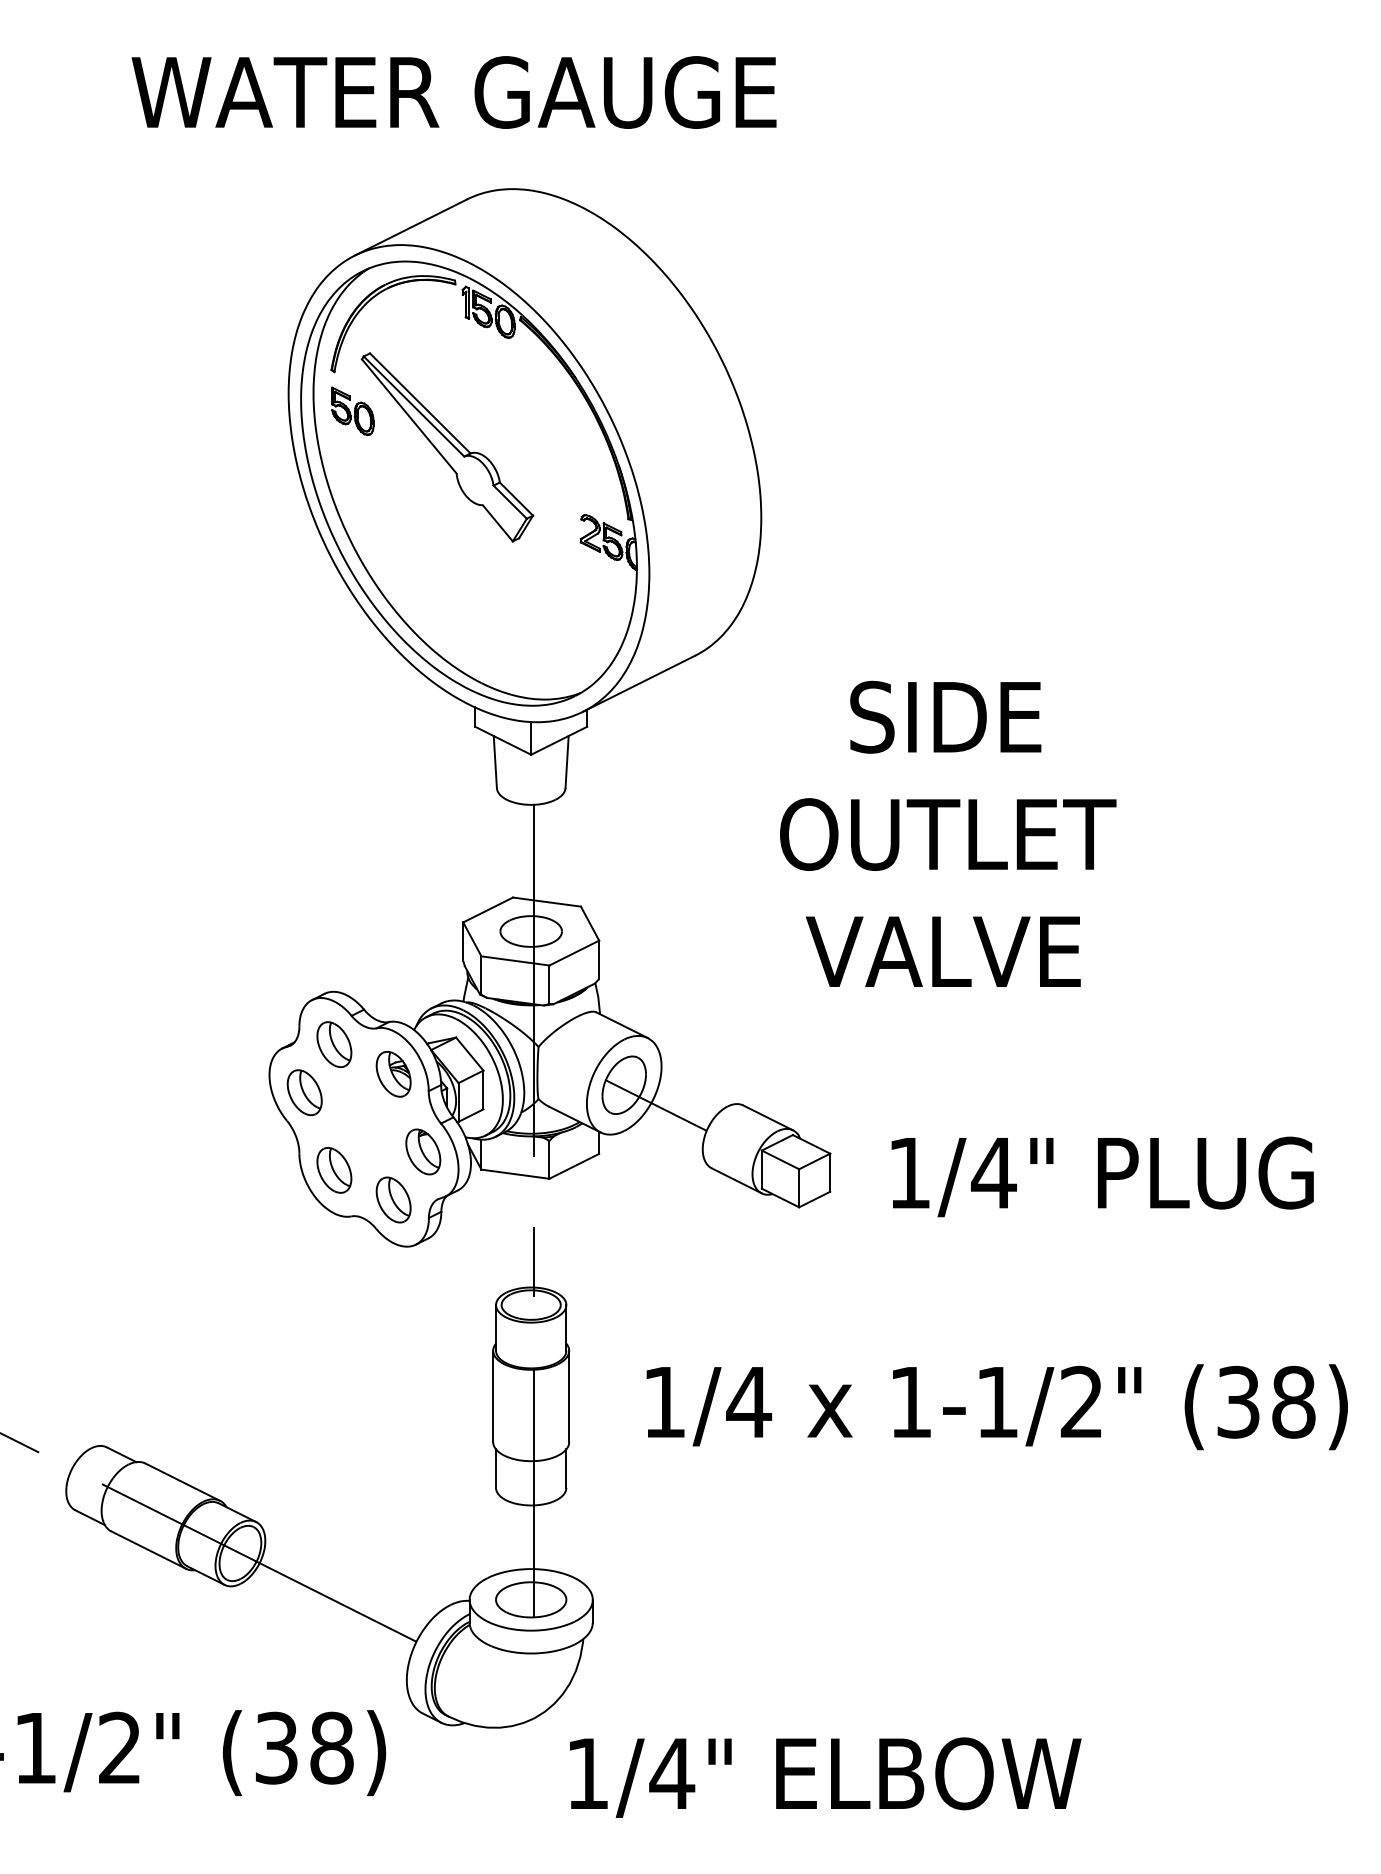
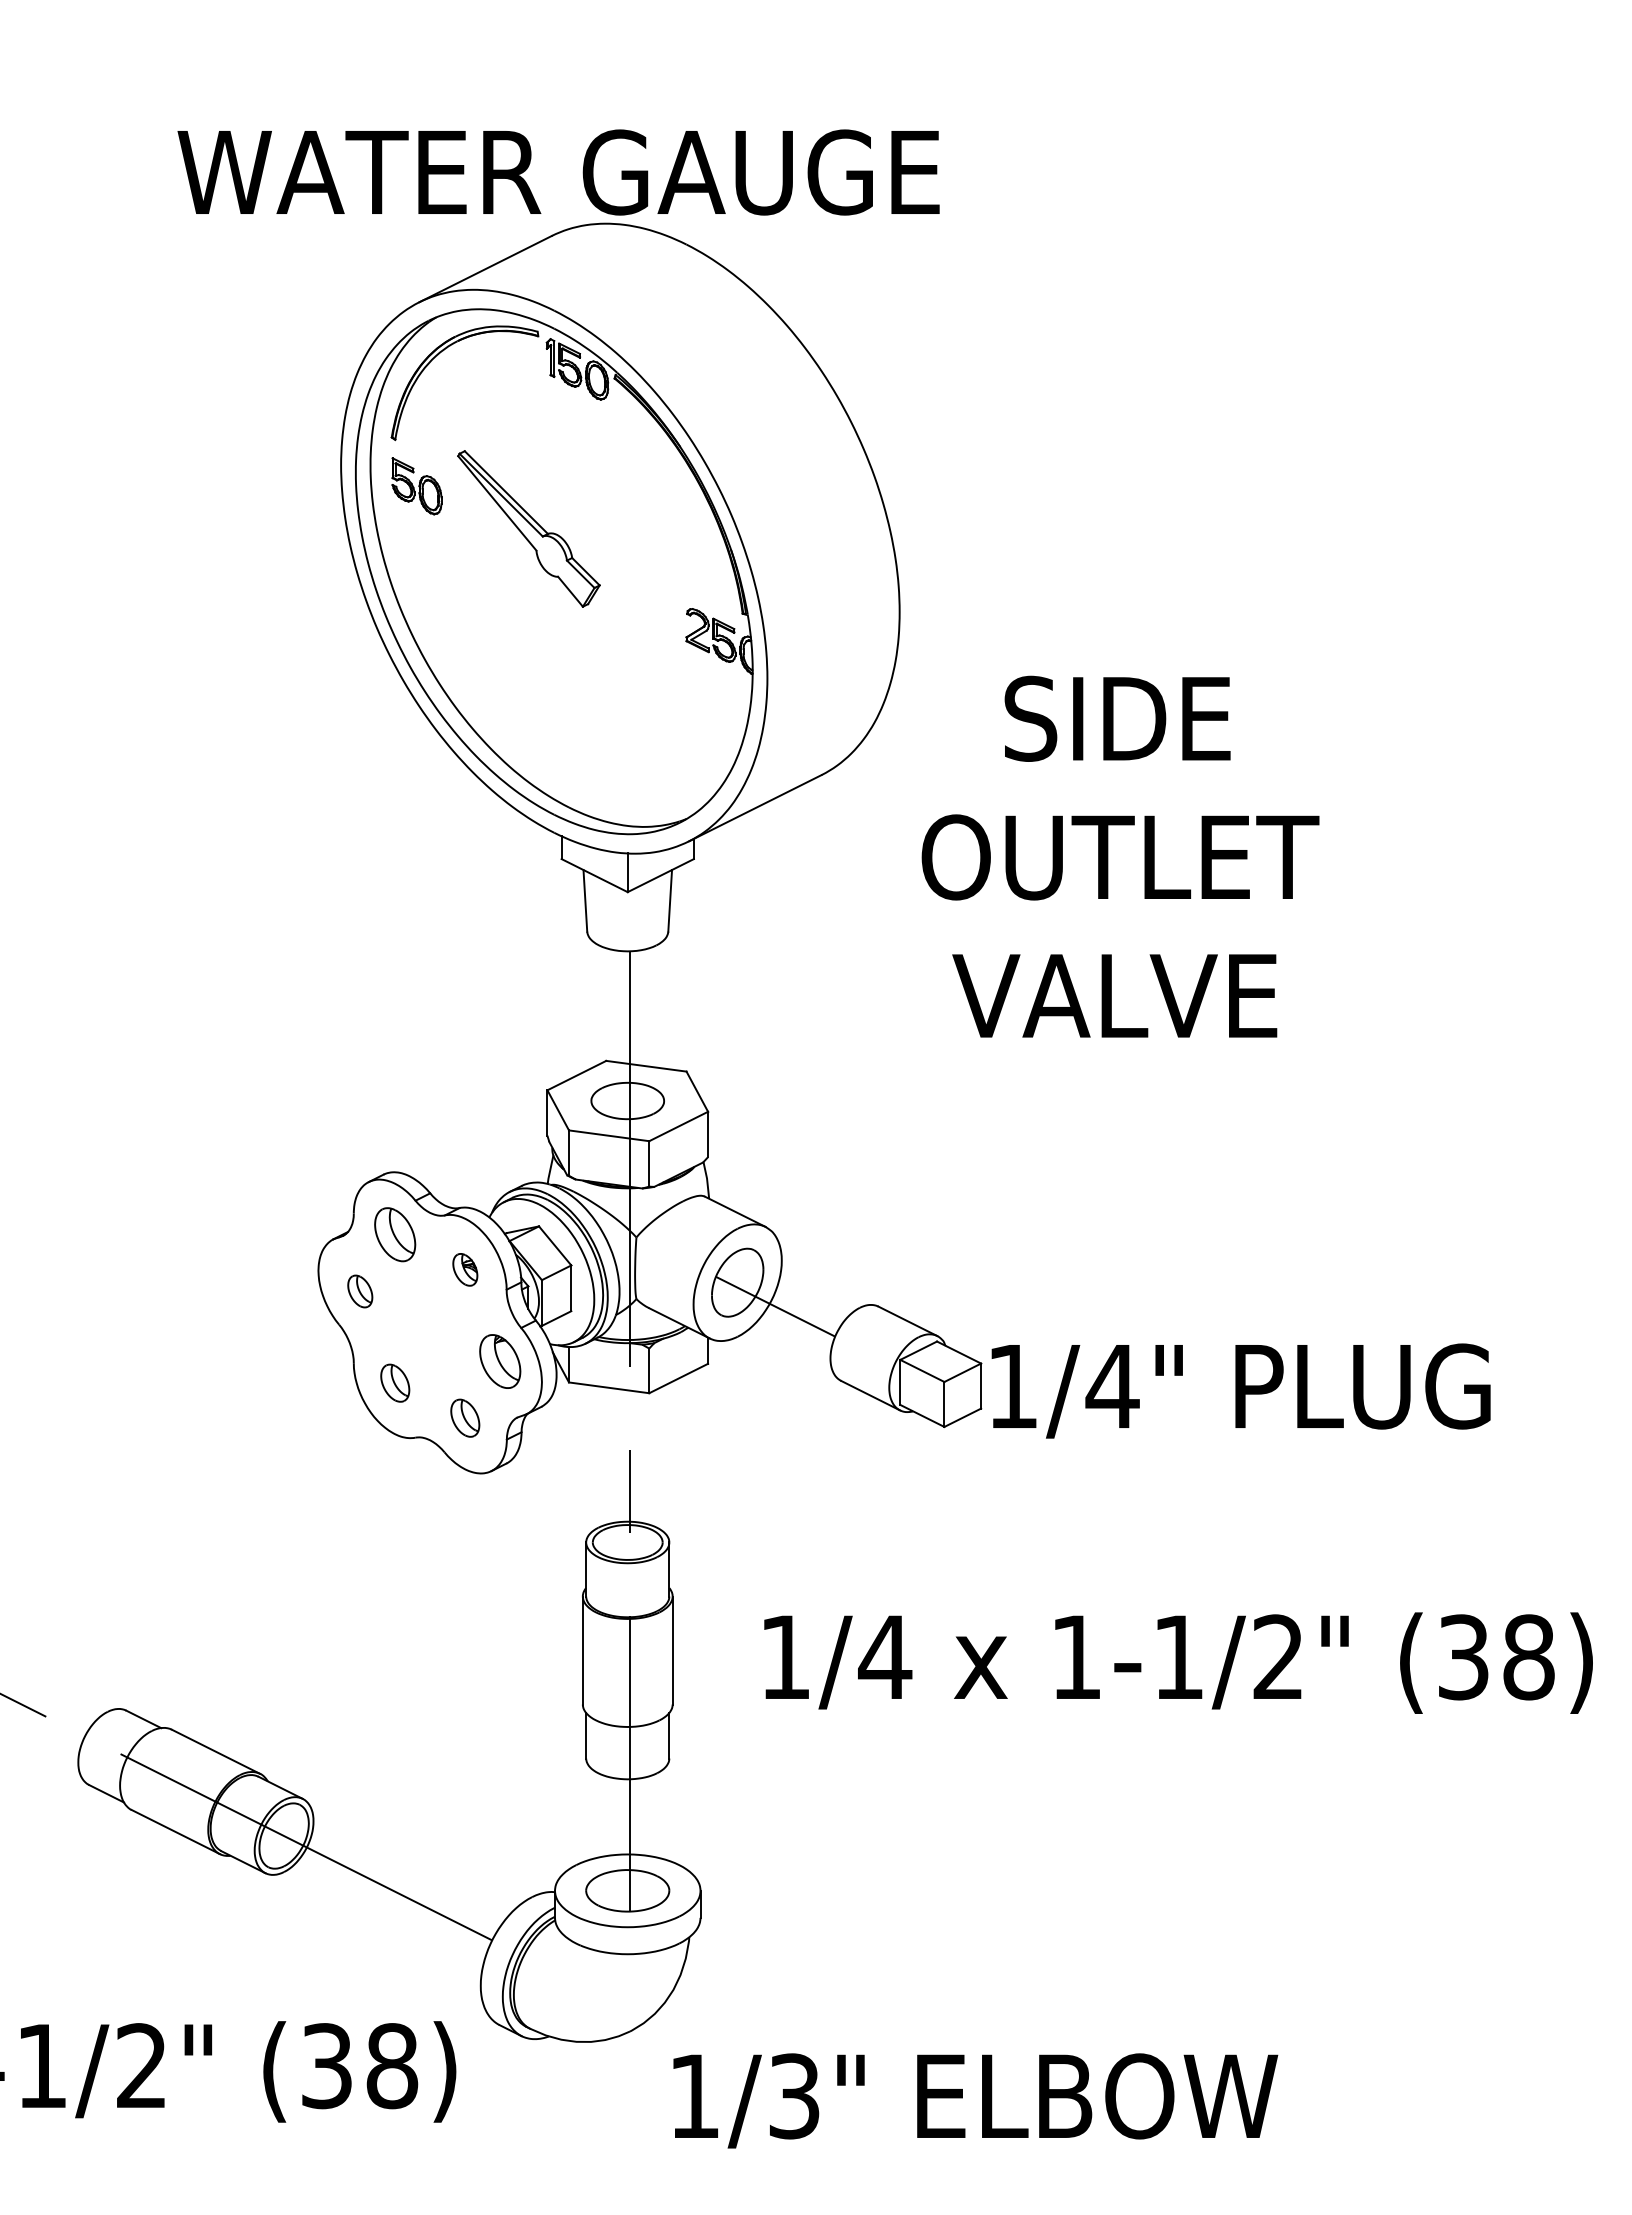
text: (453, 92) -> (558, 172), moved
part: (447, 447) -> (528, 528), size x0.7
text: (948, 833) -> (1120, 856), moved
part: (393, 1074) -> (465, 1269), size x0.6
part: (305, 1092) -> (360, 1291), size x0.6
part: (334, 1169) -> (395, 1382), size x0.7
text: (1102, 1176) -> (1240, 1390), moved
part: (393, 1199) -> (465, 1417), size x0.7
text: (672, 1773) -> (794, 2096), 1/4" -> 1/3"

